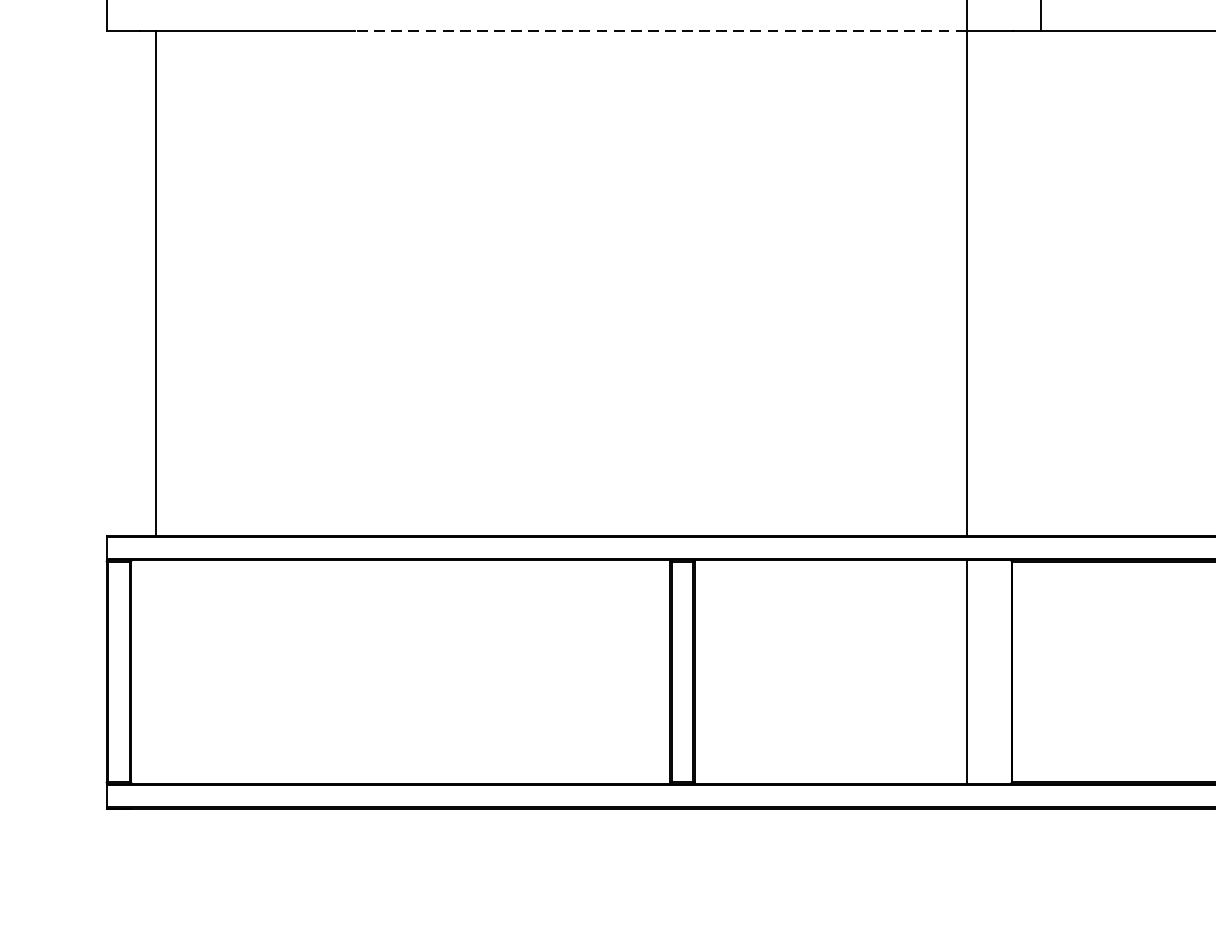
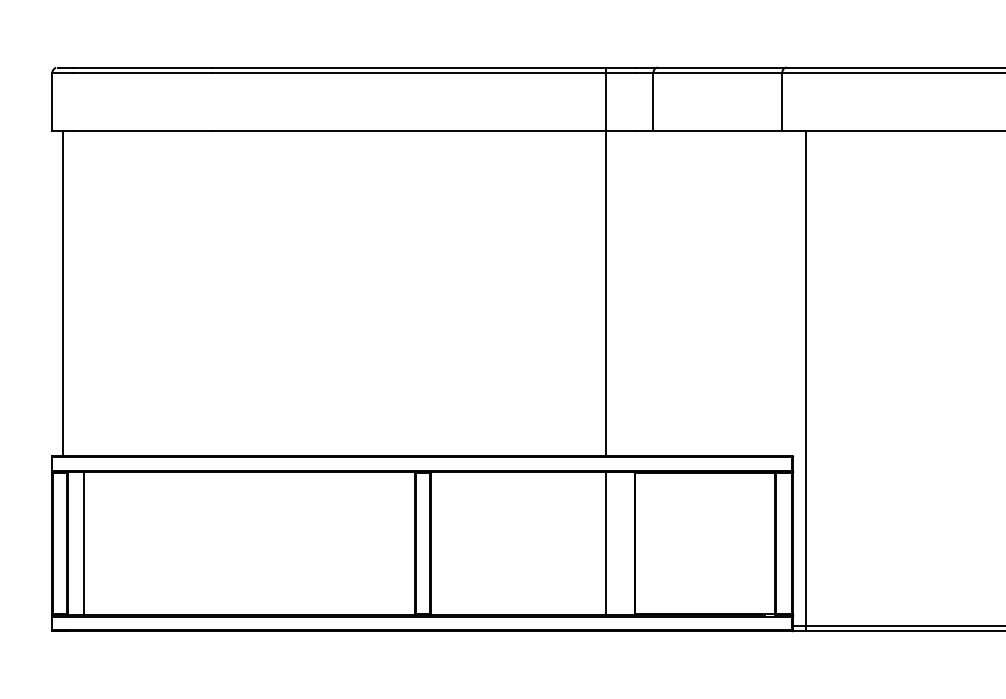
line: (660, 31) -> (408, 131), dashed -> solid
line: (156, 283) -> (63, 293), moved
line: (156, 671) -> (84, 543), added

